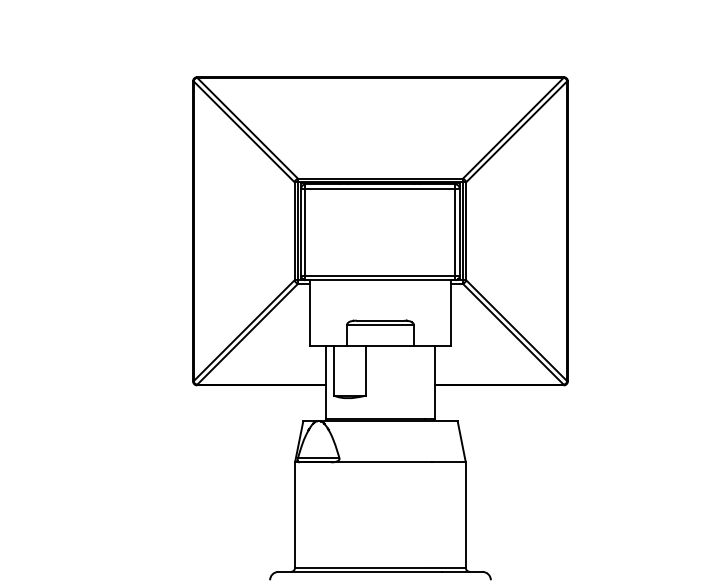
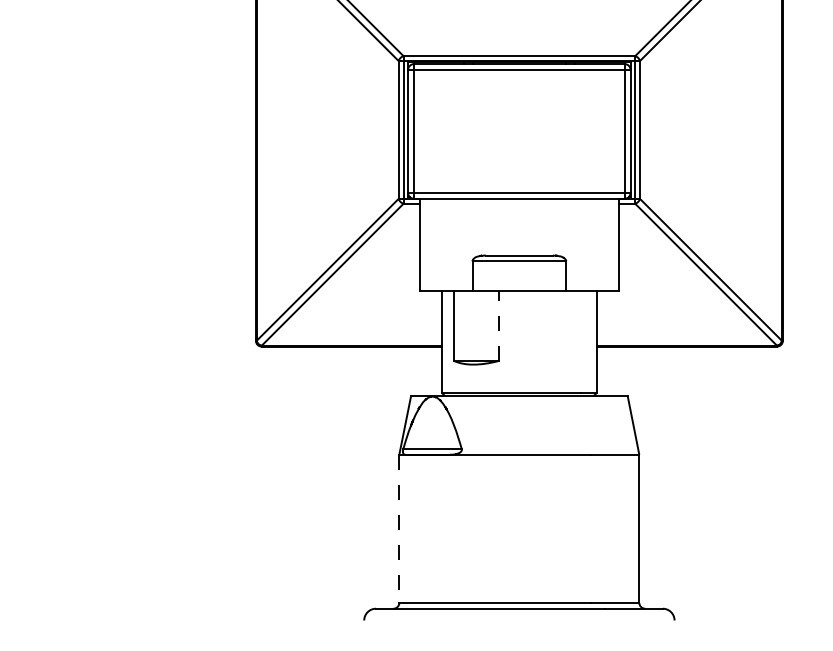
line: (366, 370) -> (499, 325), solid -> dashed
line: (295, 515) -> (399, 529), solid -> dashed

